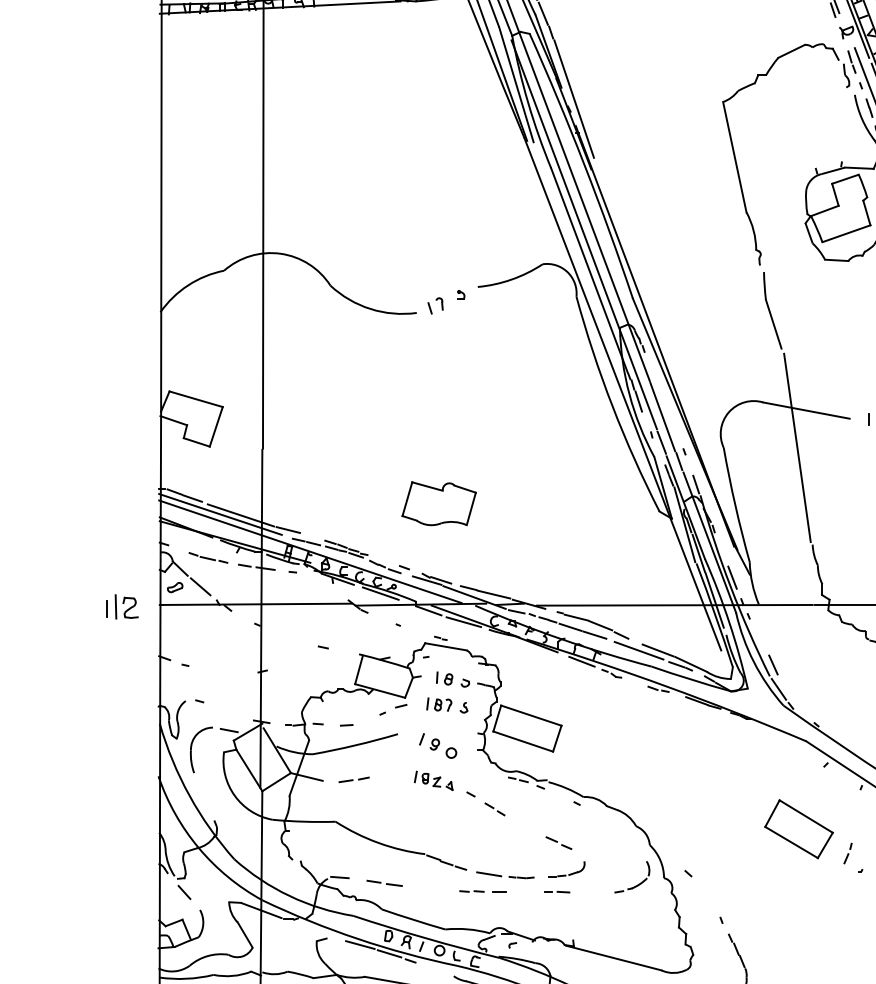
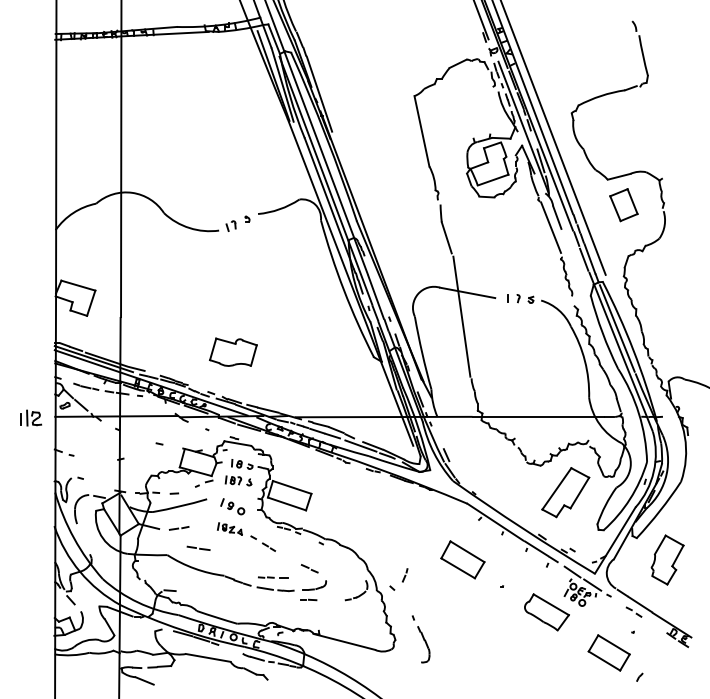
line: (847, 853) -> (404, 575), moved
line: (386, 881) -> (199, 547), moved
line: (483, 891) -> (273, 577), moved

